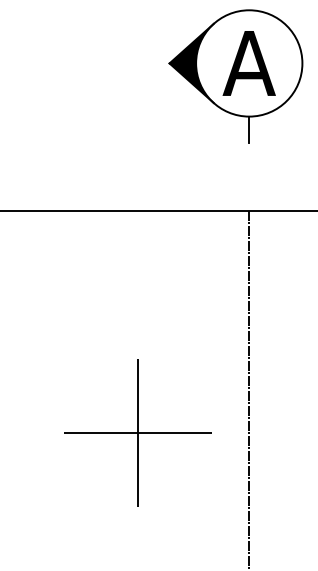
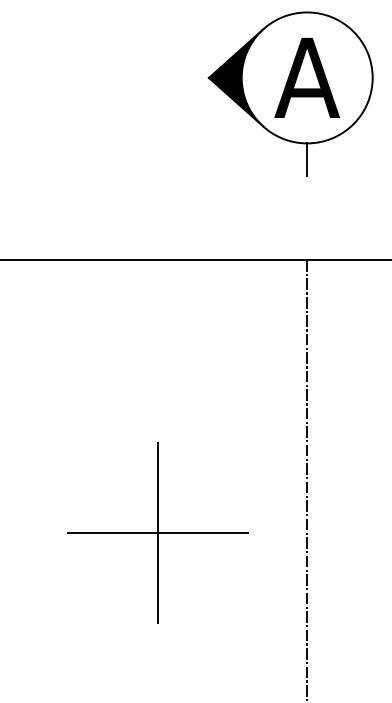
part: (137, 432) -> (157, 532), moved

